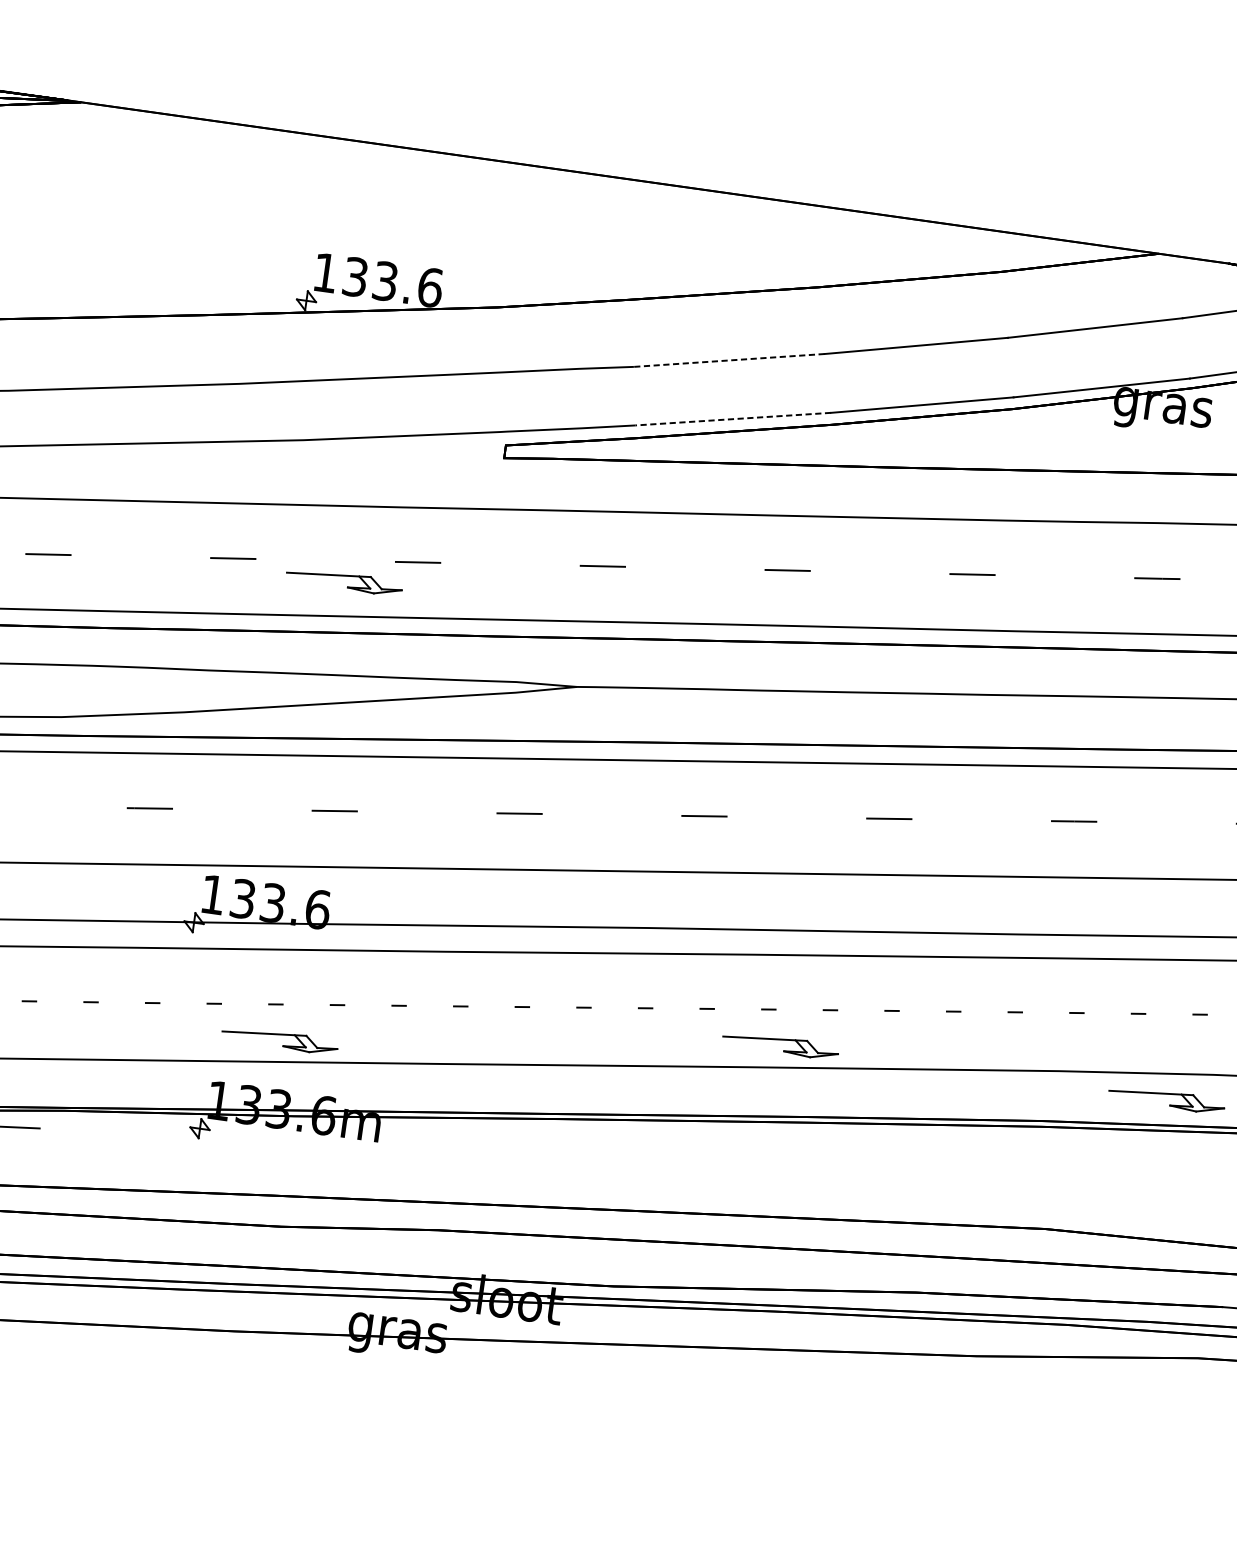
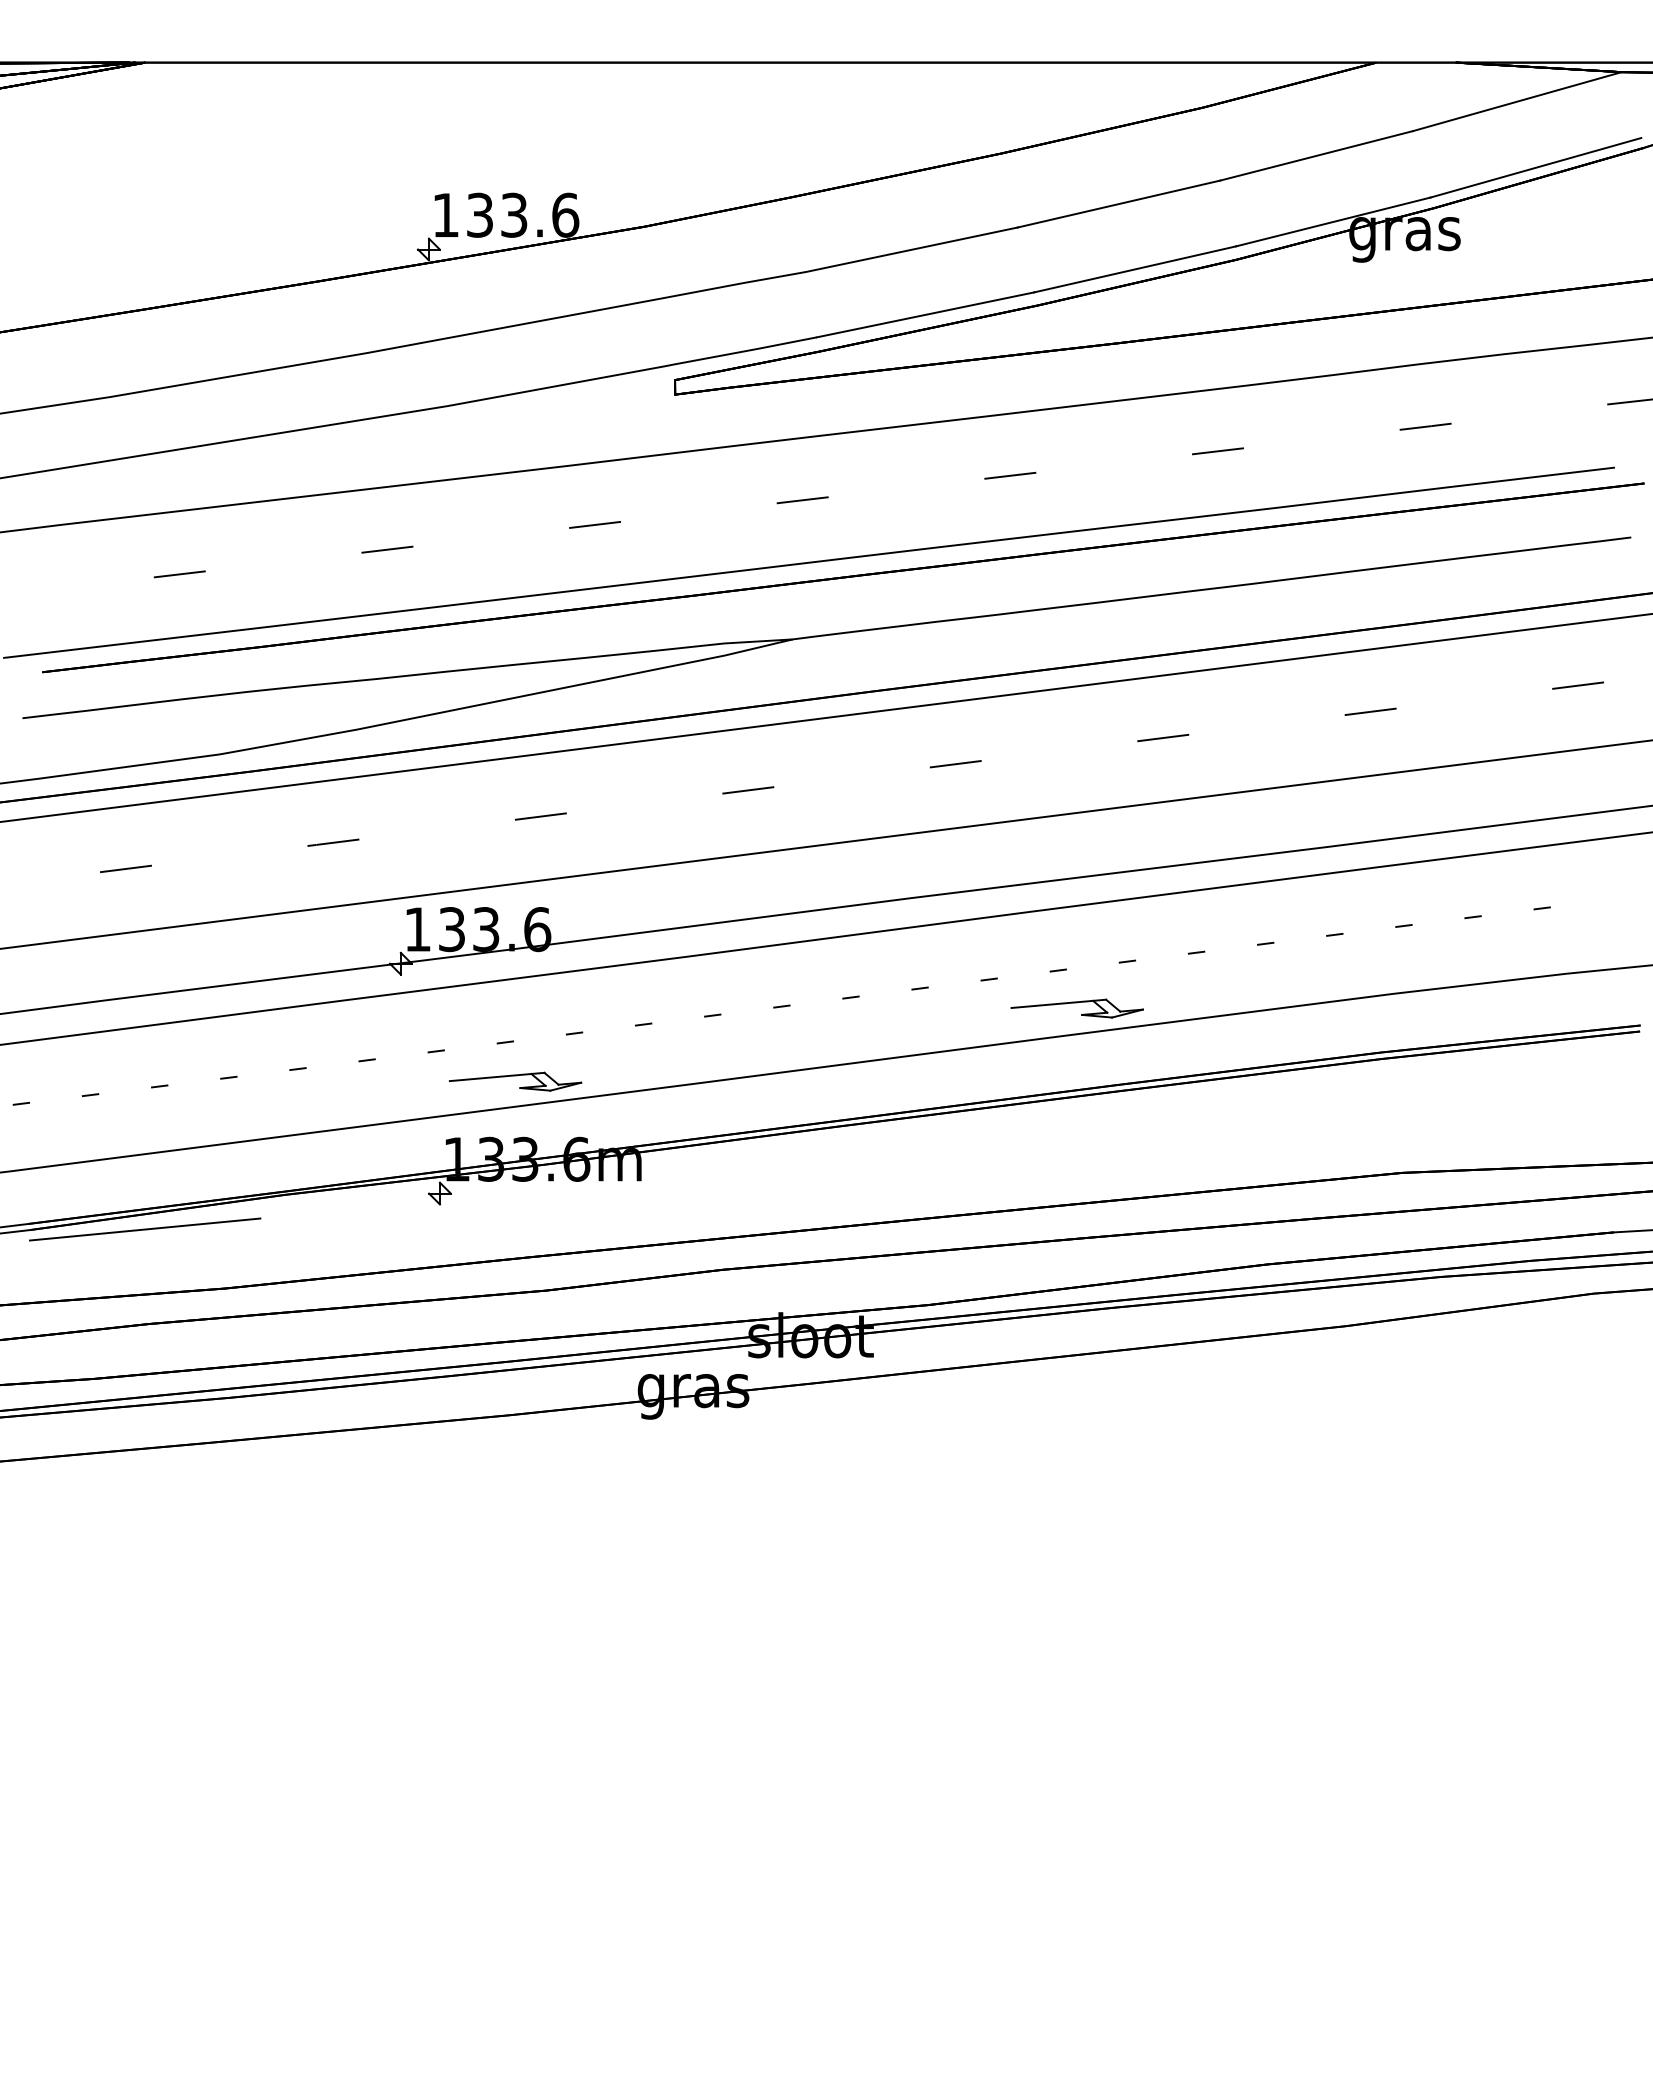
line: (729, 360) -> (911, 249), dashed -> solid
line: (733, 418) -> (925, 314), dashed -> solid
part: (344, 581) -> (515, 557), removed
part: (1166, 1099) -> (1517, 1008), removed

